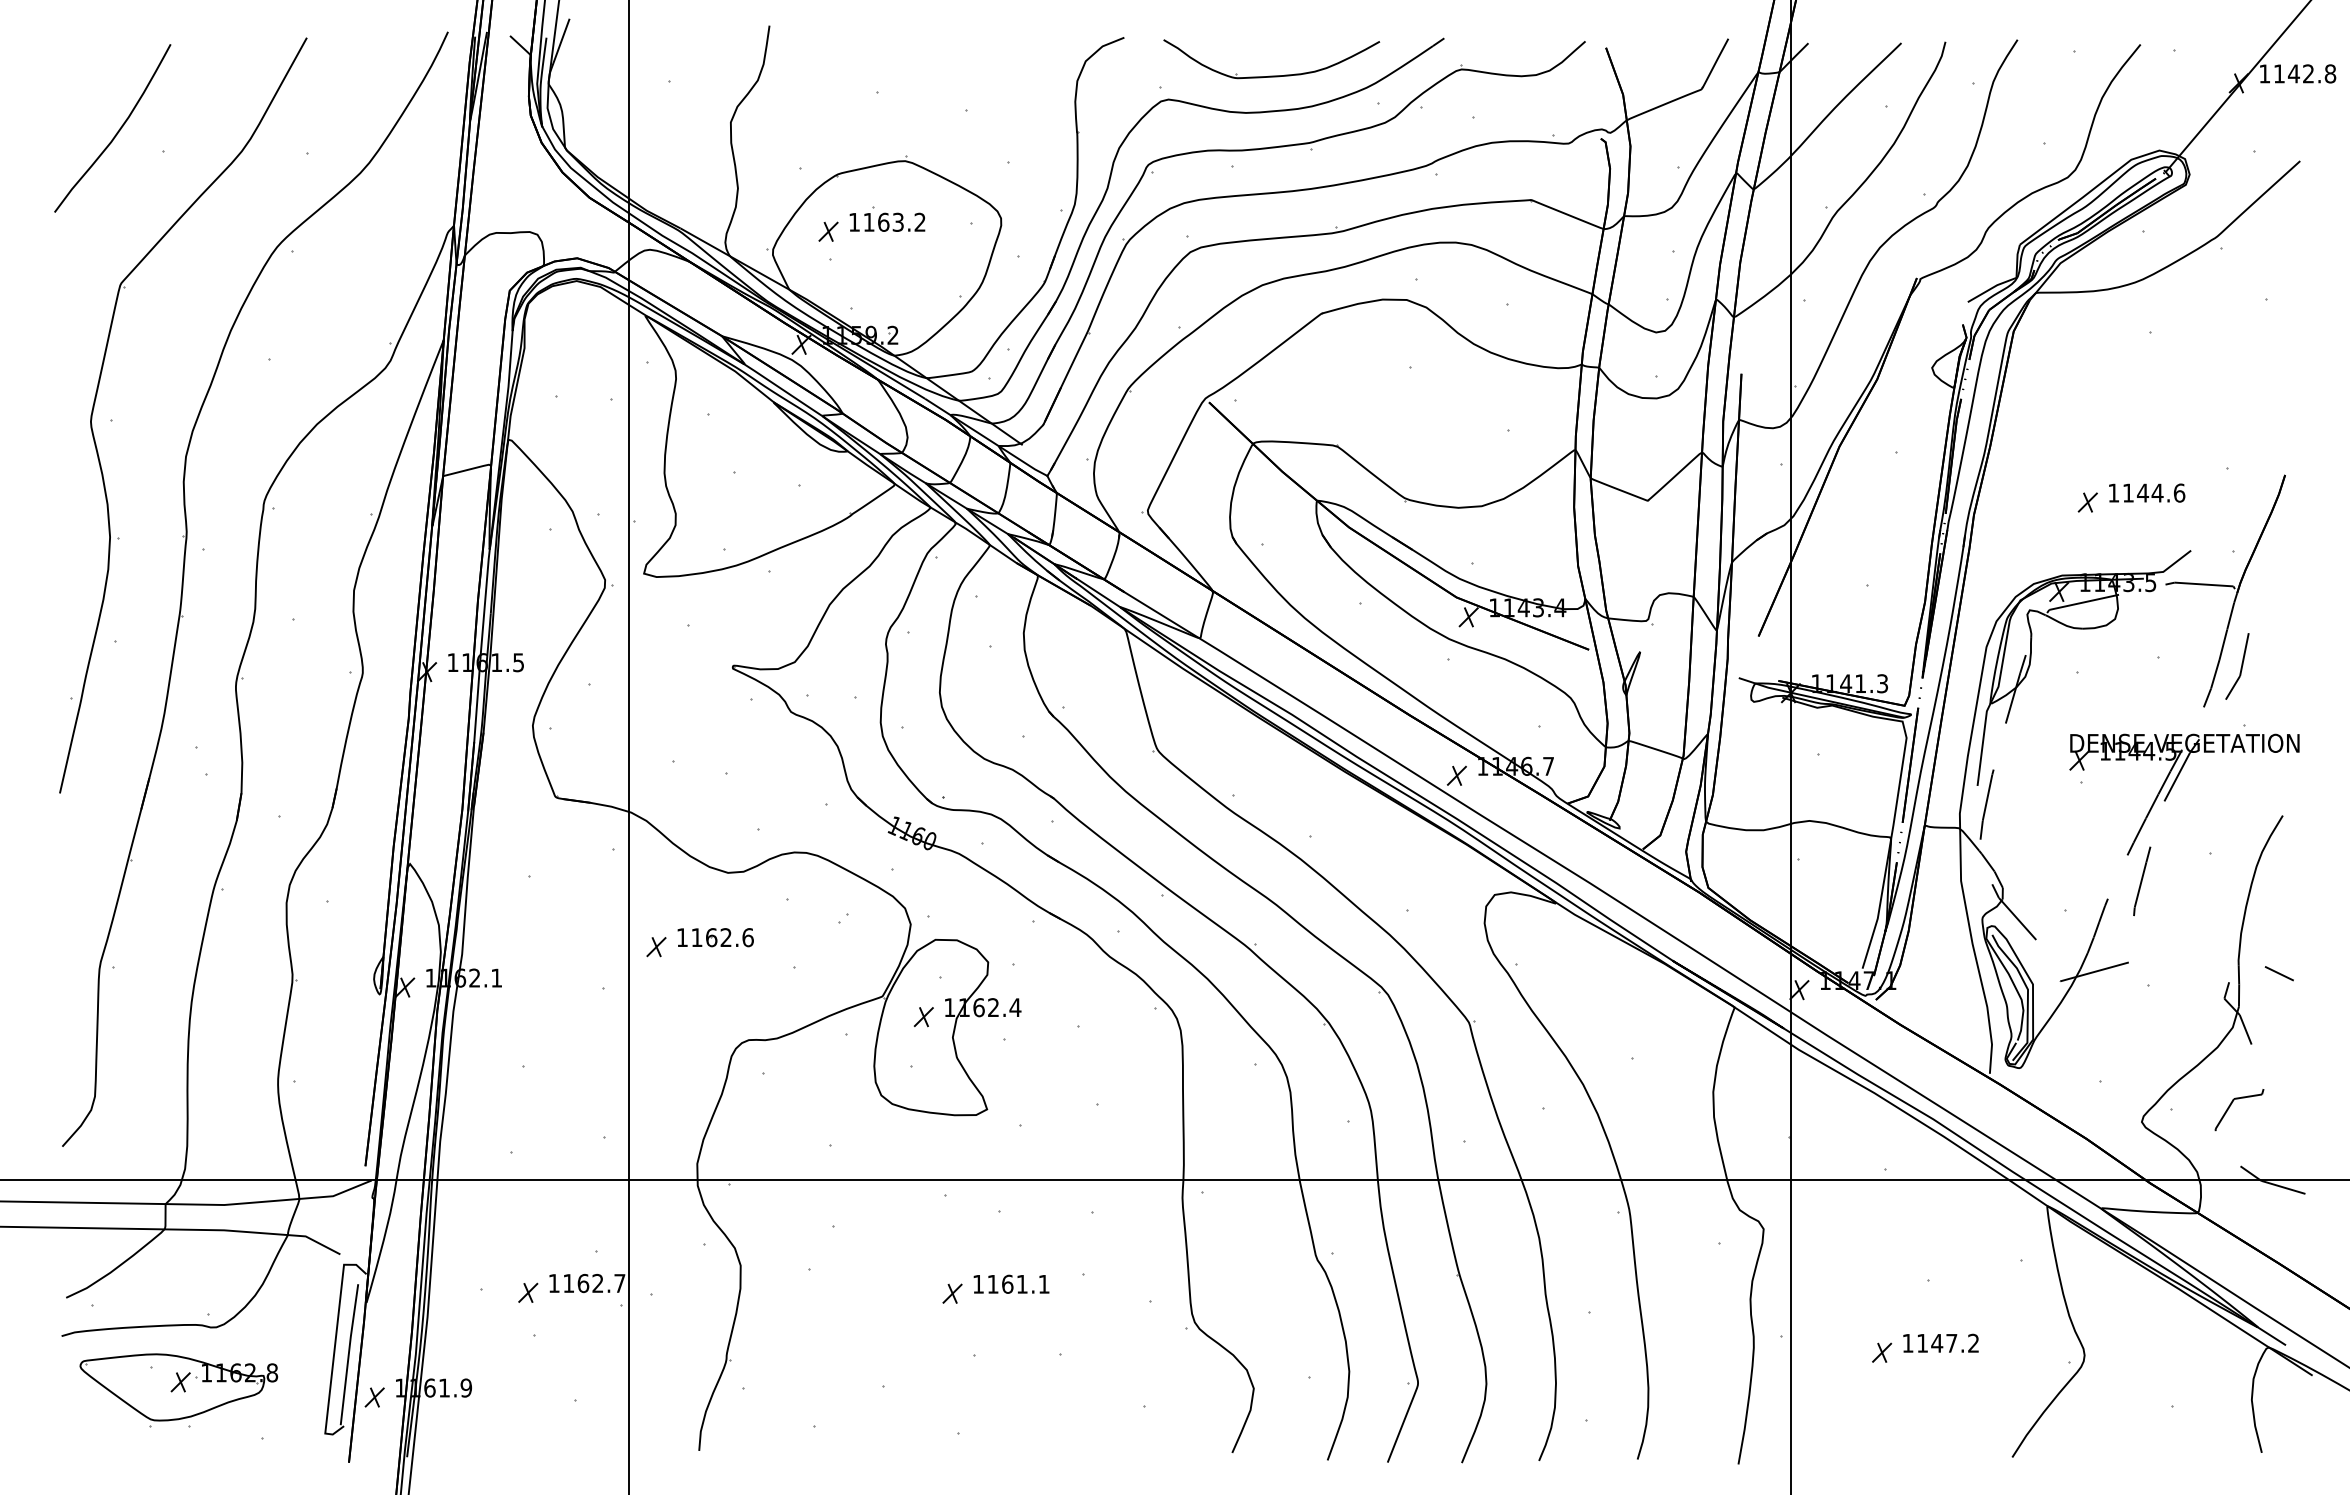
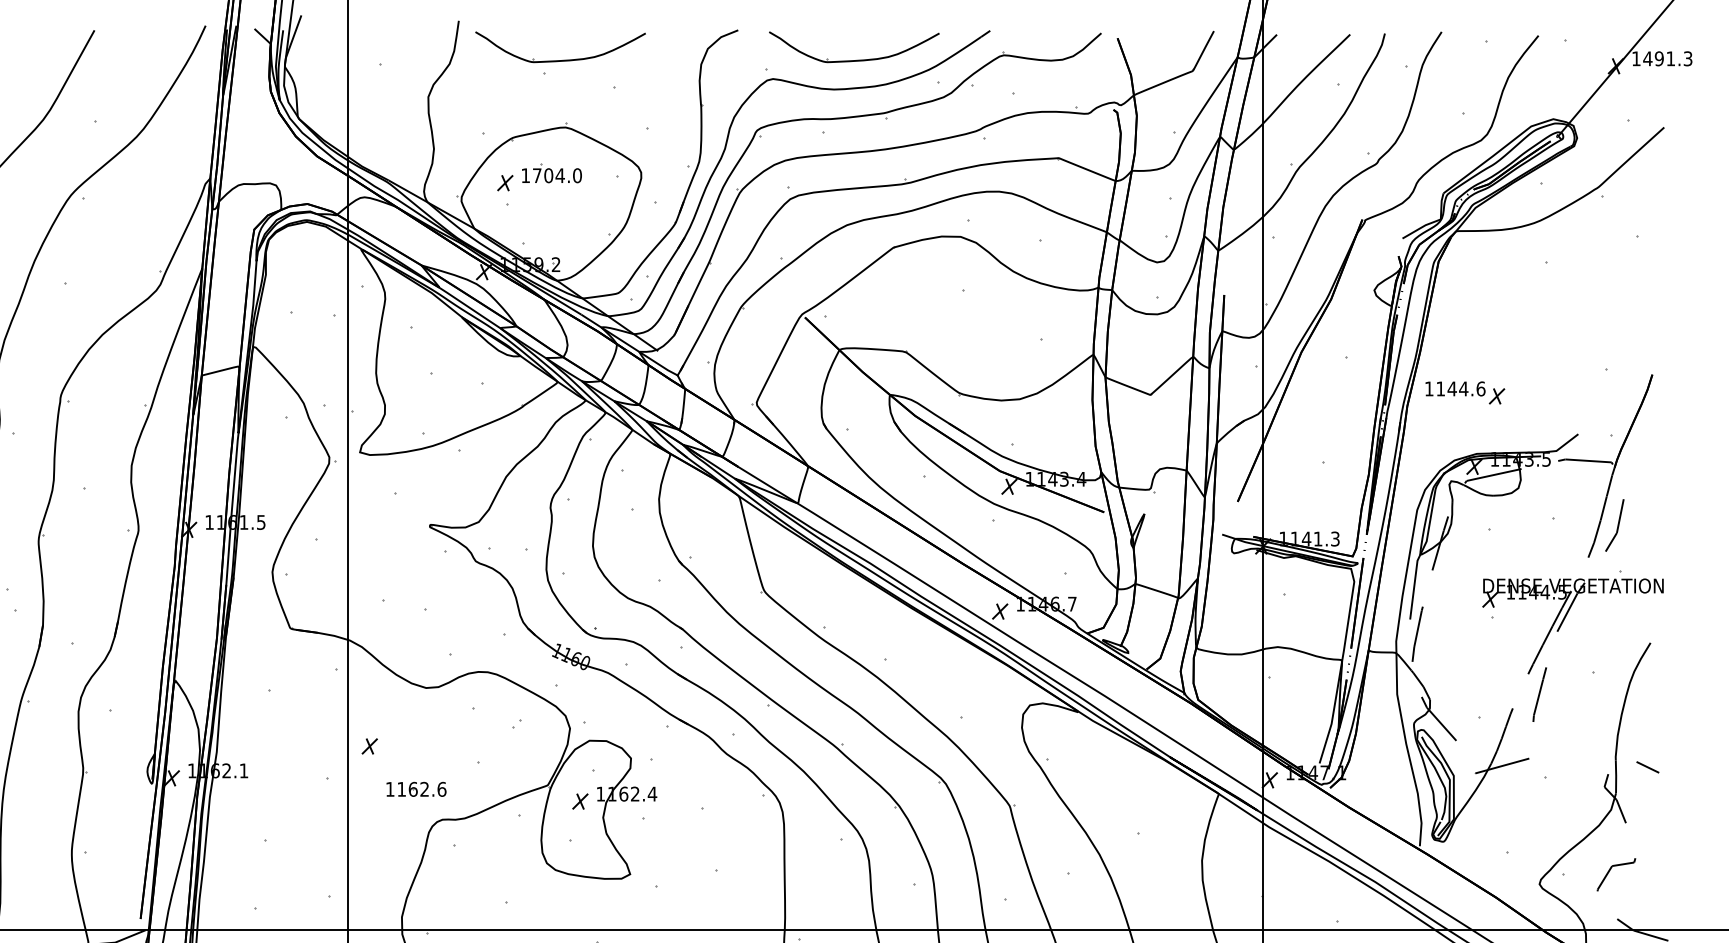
text: (2304, 73) -> (1667, 58), 1142.8 -> 1491.3
part: (898, 75) -> (560, 60), added
text: (894, 221) -> (557, 175), 1163.2 -> 1704.0
text: (2147, 492) -> (1455, 388), moved
part: (715, 937) -> (416, 789), moved

